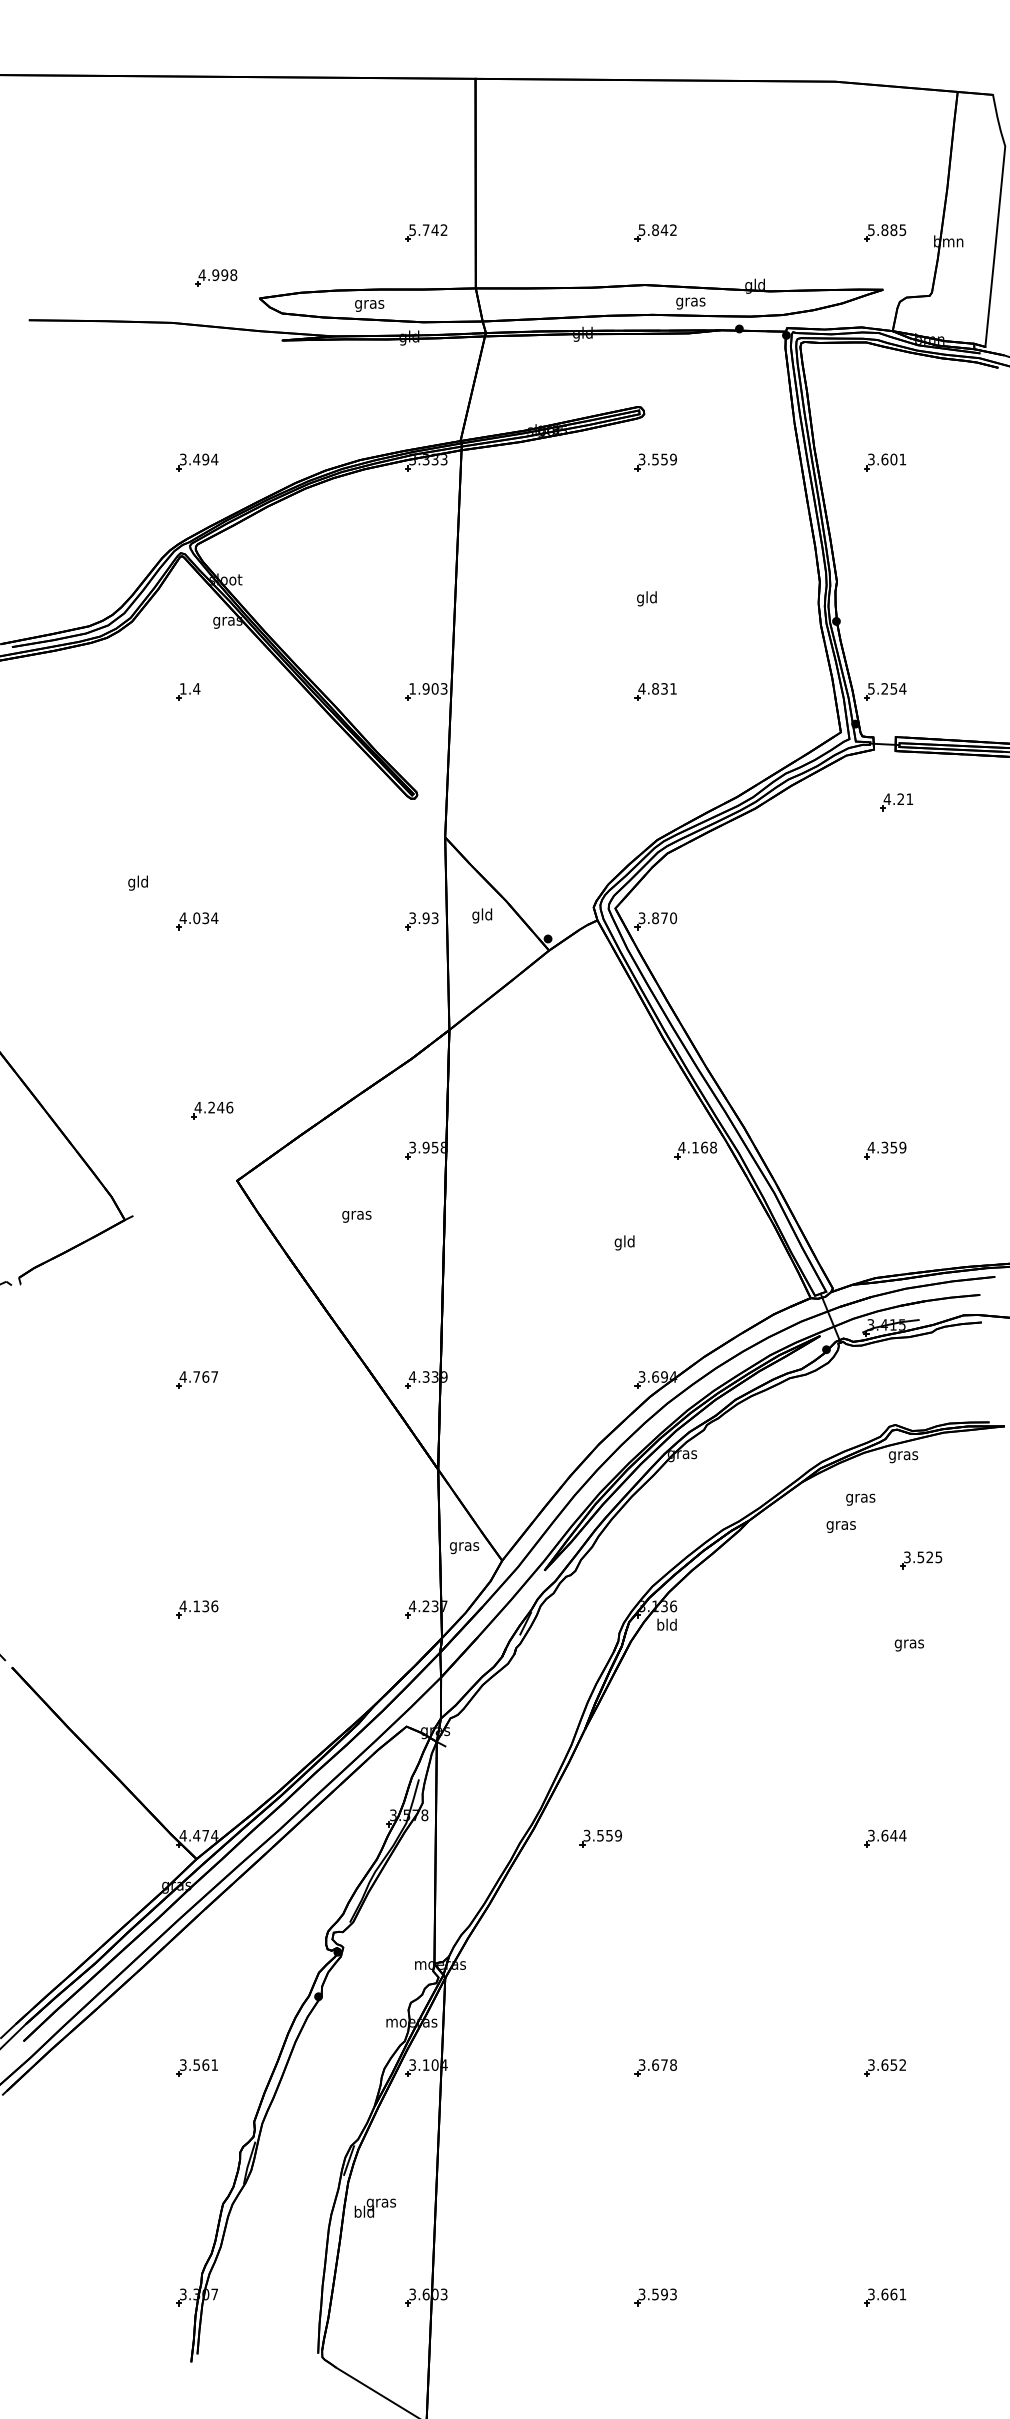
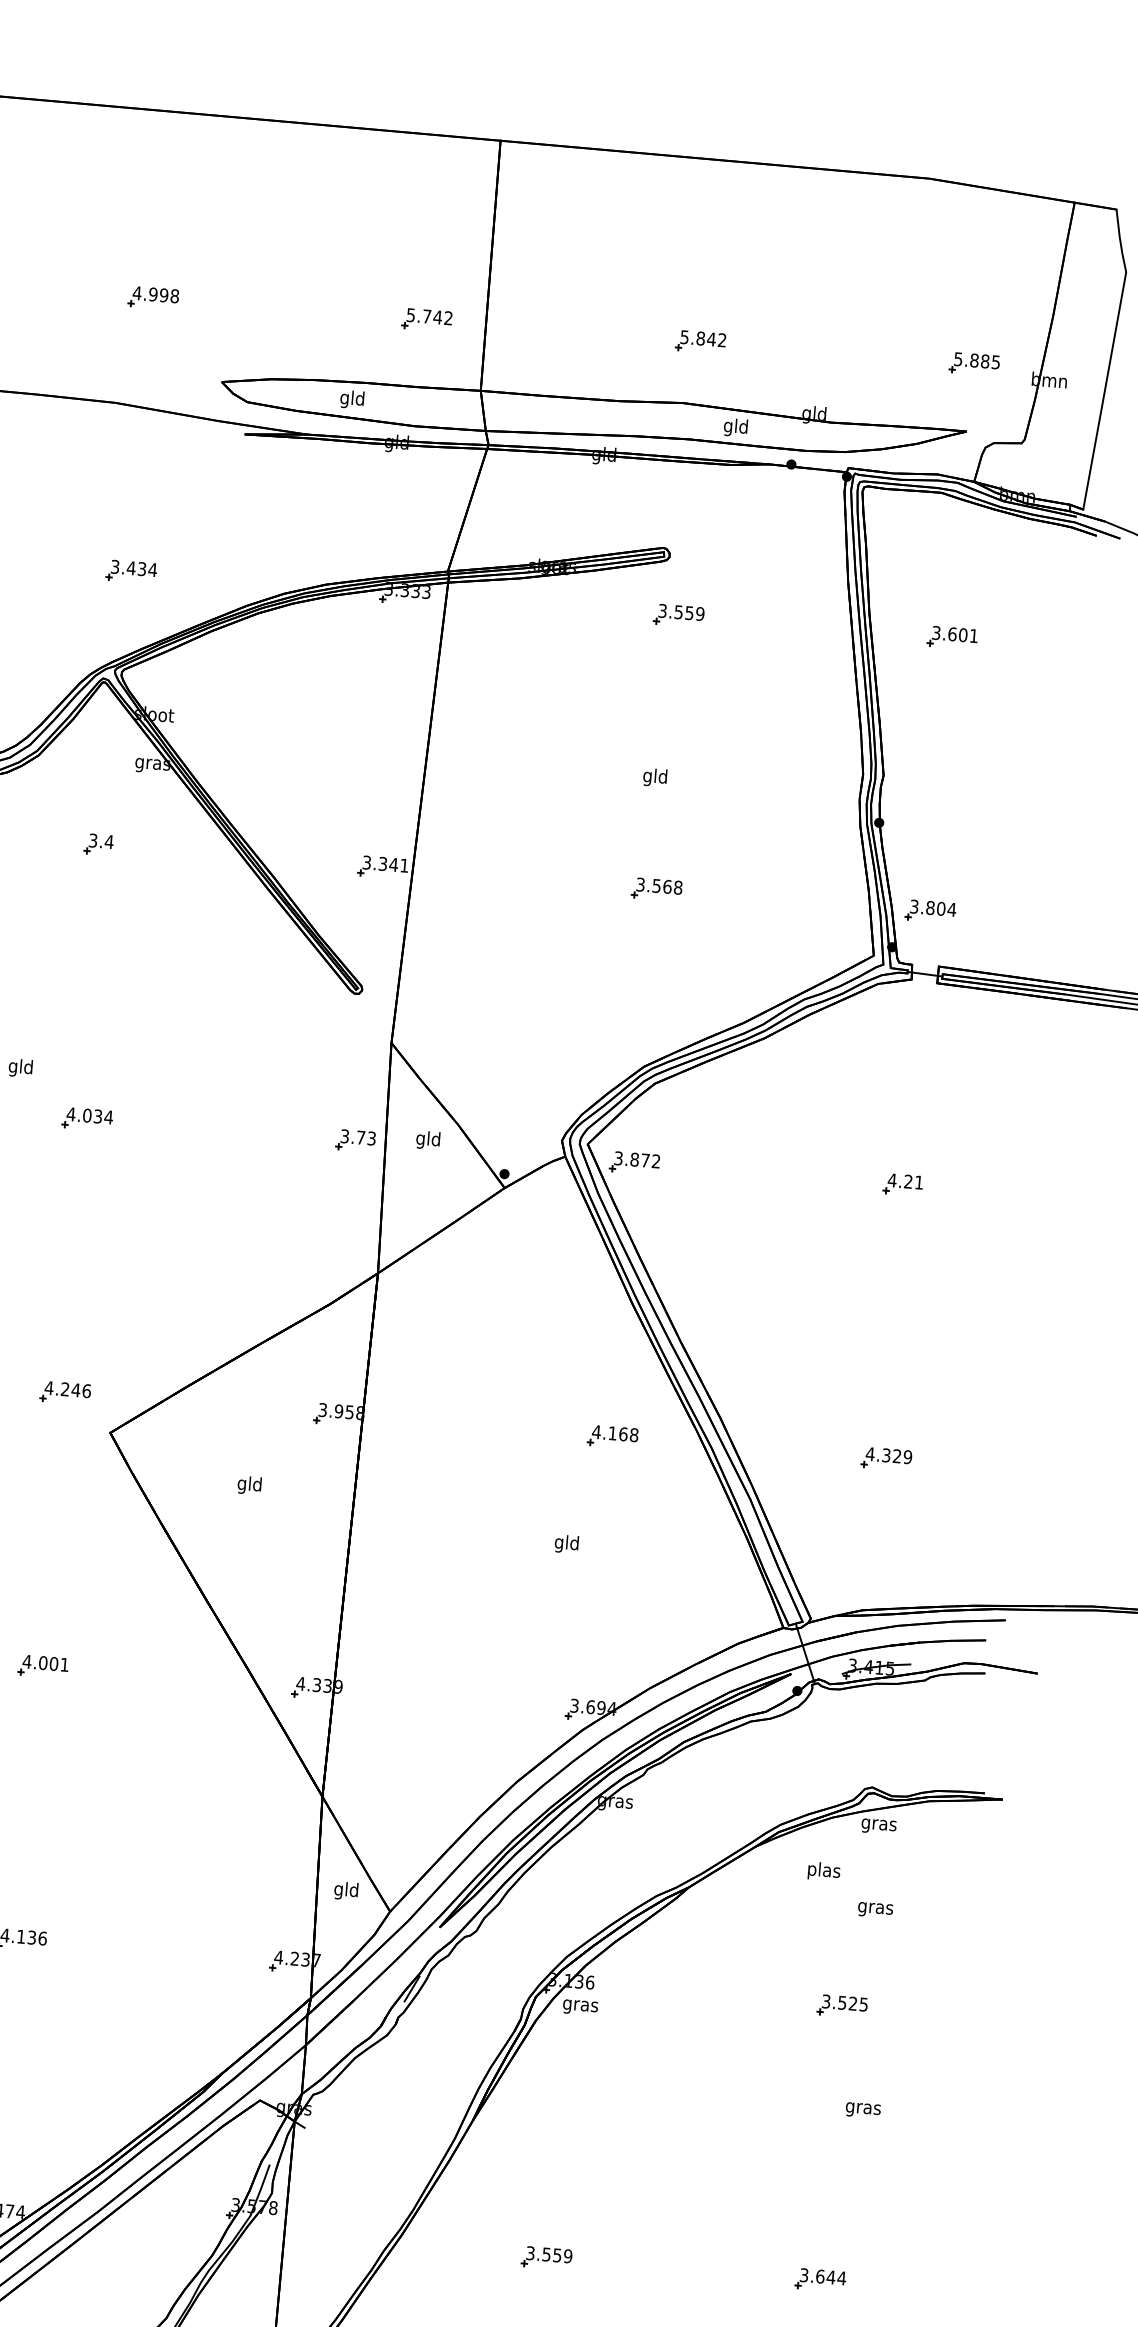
part: (216, 277) -> (154, 297), moved
text: (690, 301) -> (735, 427), gras -> gld
text: (369, 303) -> (352, 398), gras -> gld
text: (205, 459) -> (141, 569), 3.494 -> 3.434
text: (183, 688) -> (93, 840), 1.4 -> 3.4
text: (428, 688) -> (385, 863), 1.903 -> 3.341
text: (657, 688) -> (659, 885), 4.831 -> 3.568
text: (882, 688) -> (927, 907), 5.254 -> 3.804
part: (896, 802) -> (902, 1185), moved
text: (425, 918) -> (360, 1137), 3.93 -> 3.73
text: (673, 918) -> (656, 1161), 3.870 -> 3.872
part: (212, 1110) -> (65, 1392), moved
text: (893, 1147) -> (896, 1456), 4.359 -> 4.329
part: (695, 1150) -> (612, 1436), moved
text: (356, 1214) -> (249, 1484), gras -> gld
text: (205, 1376) -> (53, 1663), 4.767 -> 4.001
text: (860, 1497) -> (823, 1870), gras -> plas
text: (840, 1526) -> (874, 1909), moved
text: (464, 1546) -> (346, 1891), gras -> gld
part: (921, 1560) -> (842, 2006), moved
text: (666, 1625) -> (579, 2004), bld -> gras
text: (908, 1645) -> (862, 2110), moved
part: (600, 1838) -> (546, 2257), moved

